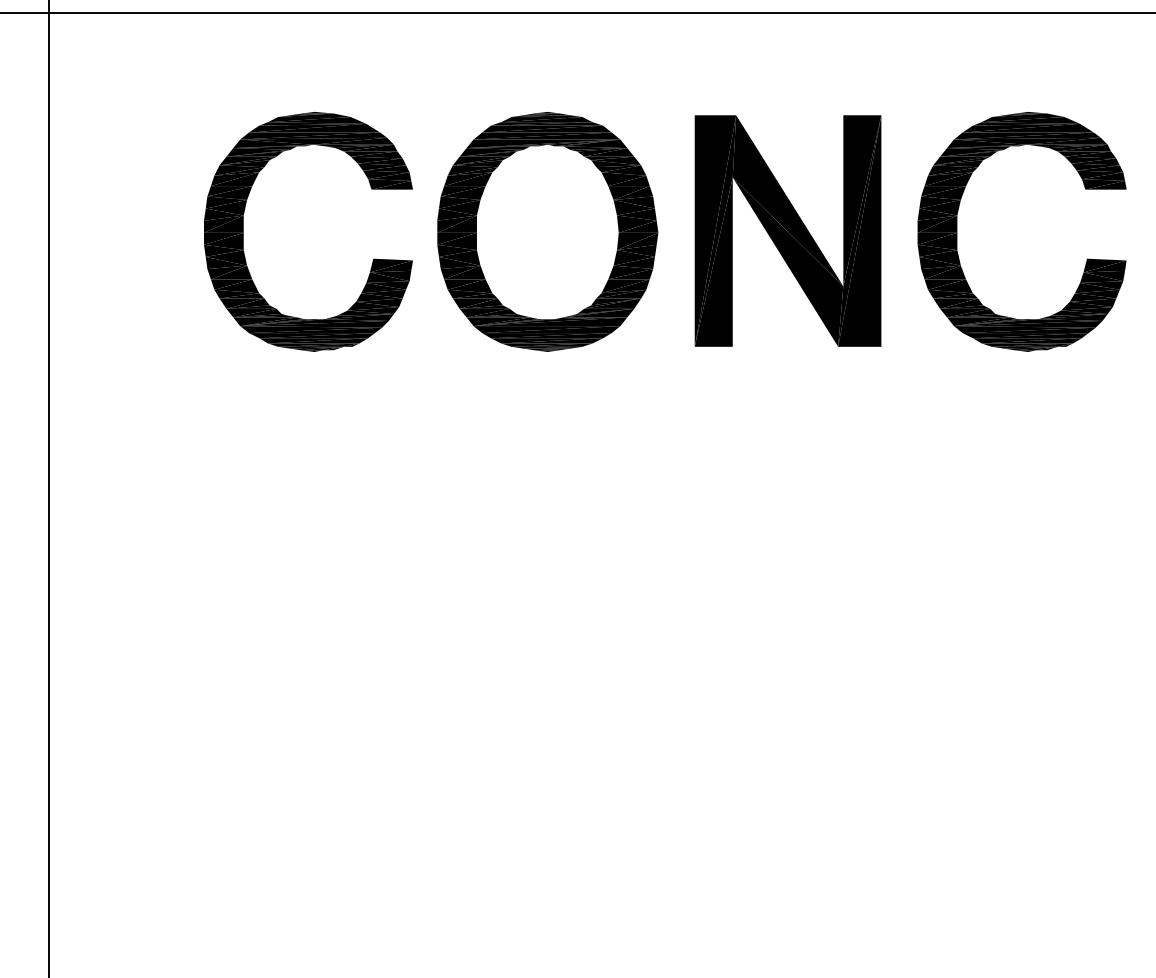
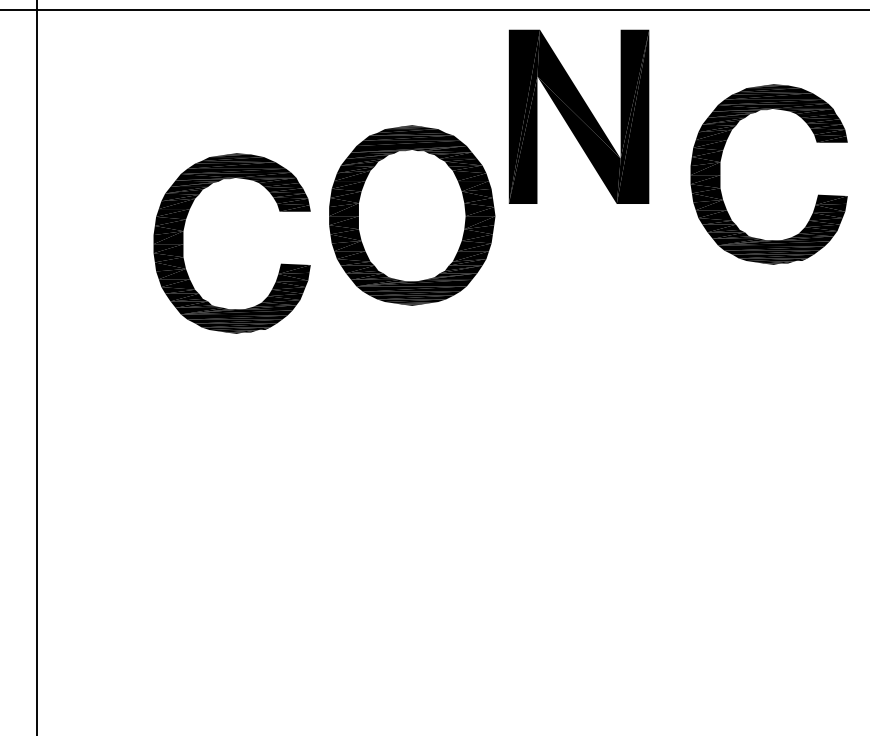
part: (787, 230) -> (578, 116), moved
part: (243, 231) -> (183, 243), moved
part: (548, 231) -> (412, 215), moved

